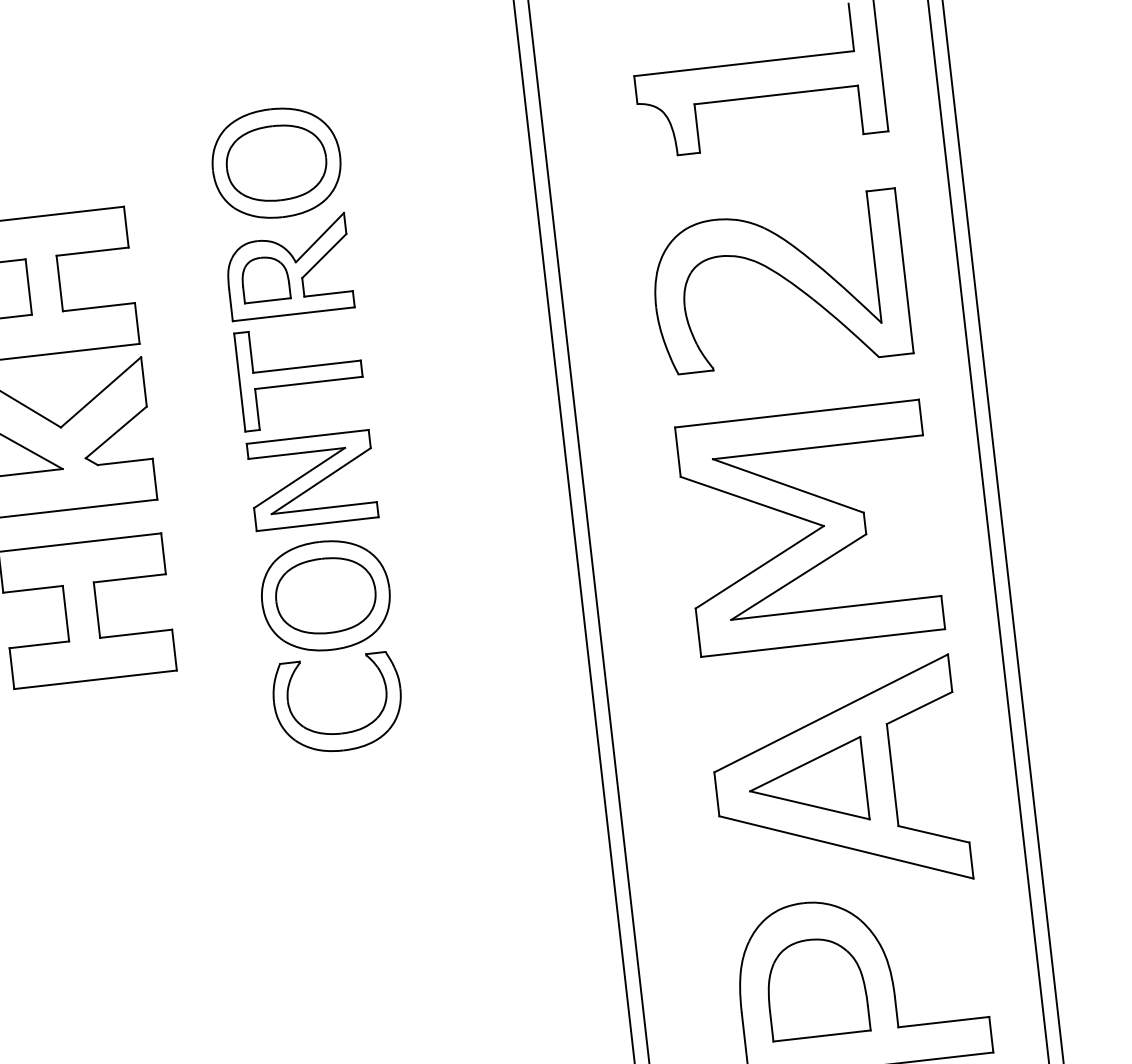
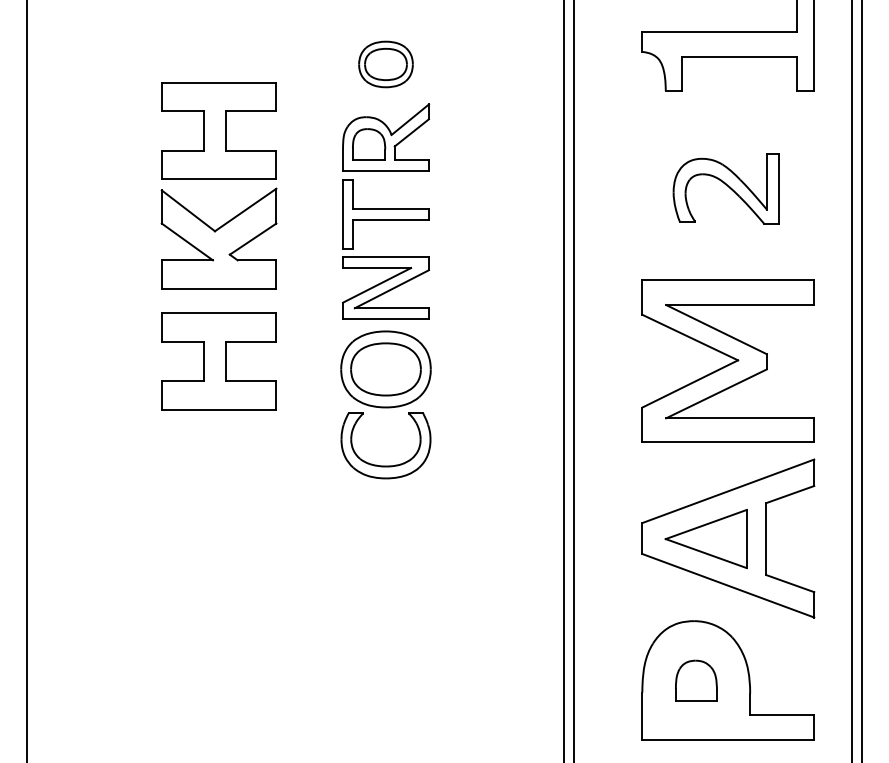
part: (275, 163) -> (385, 64), size x0.6
part: (778, 284) -> (725, 188), size x0.6
part: (816, 986) -> (696, 680), size x0.6

